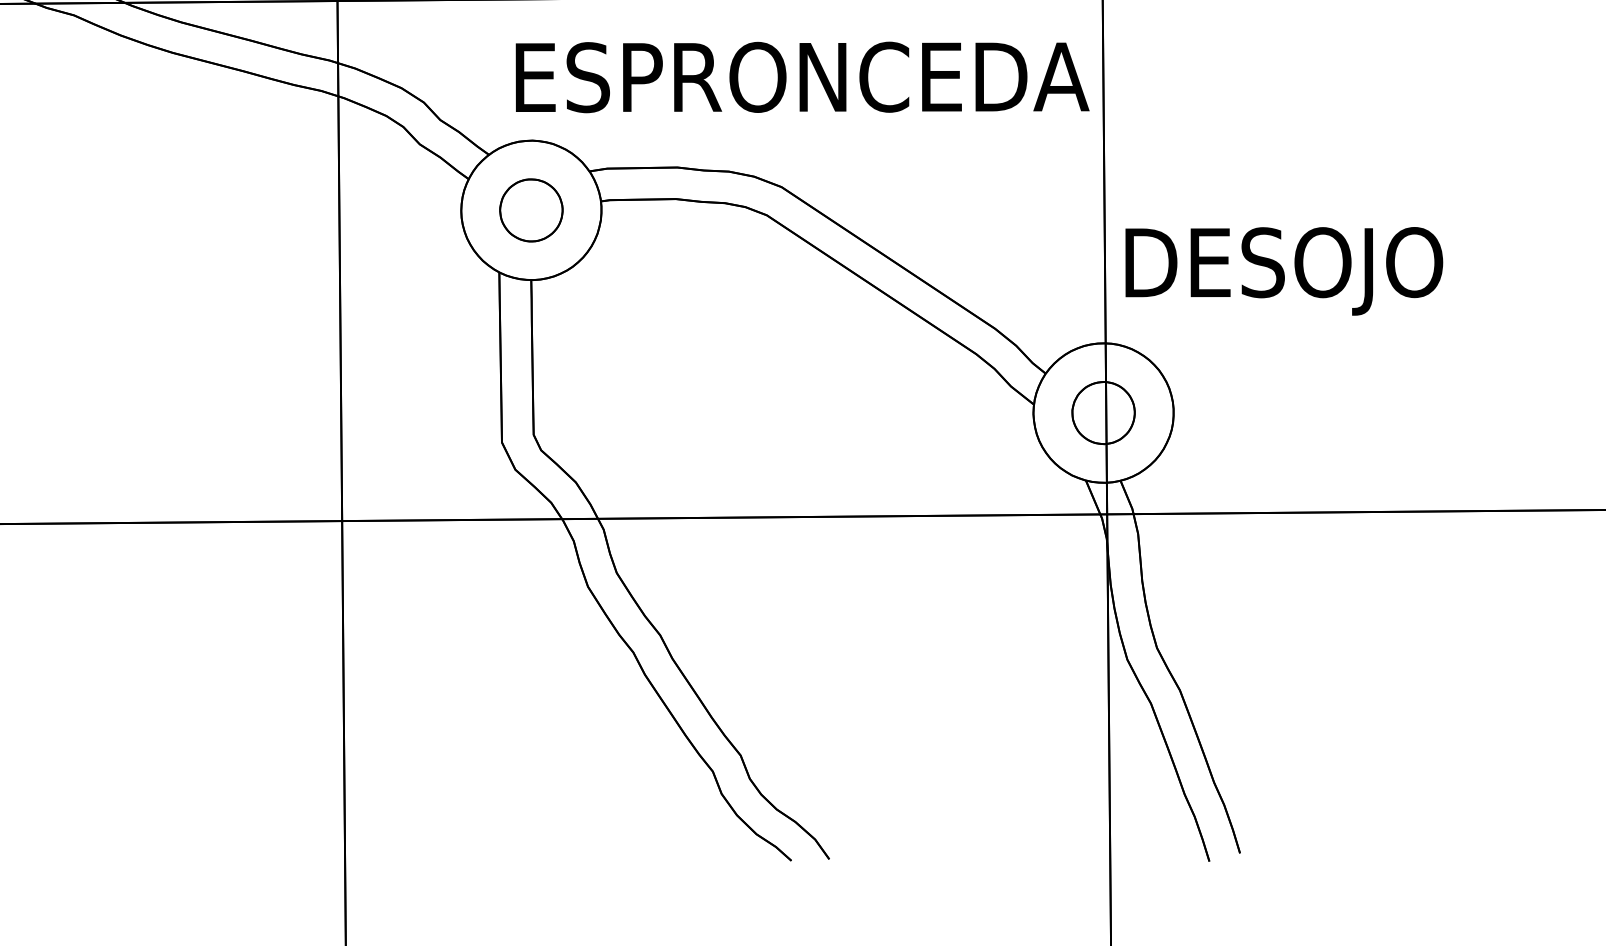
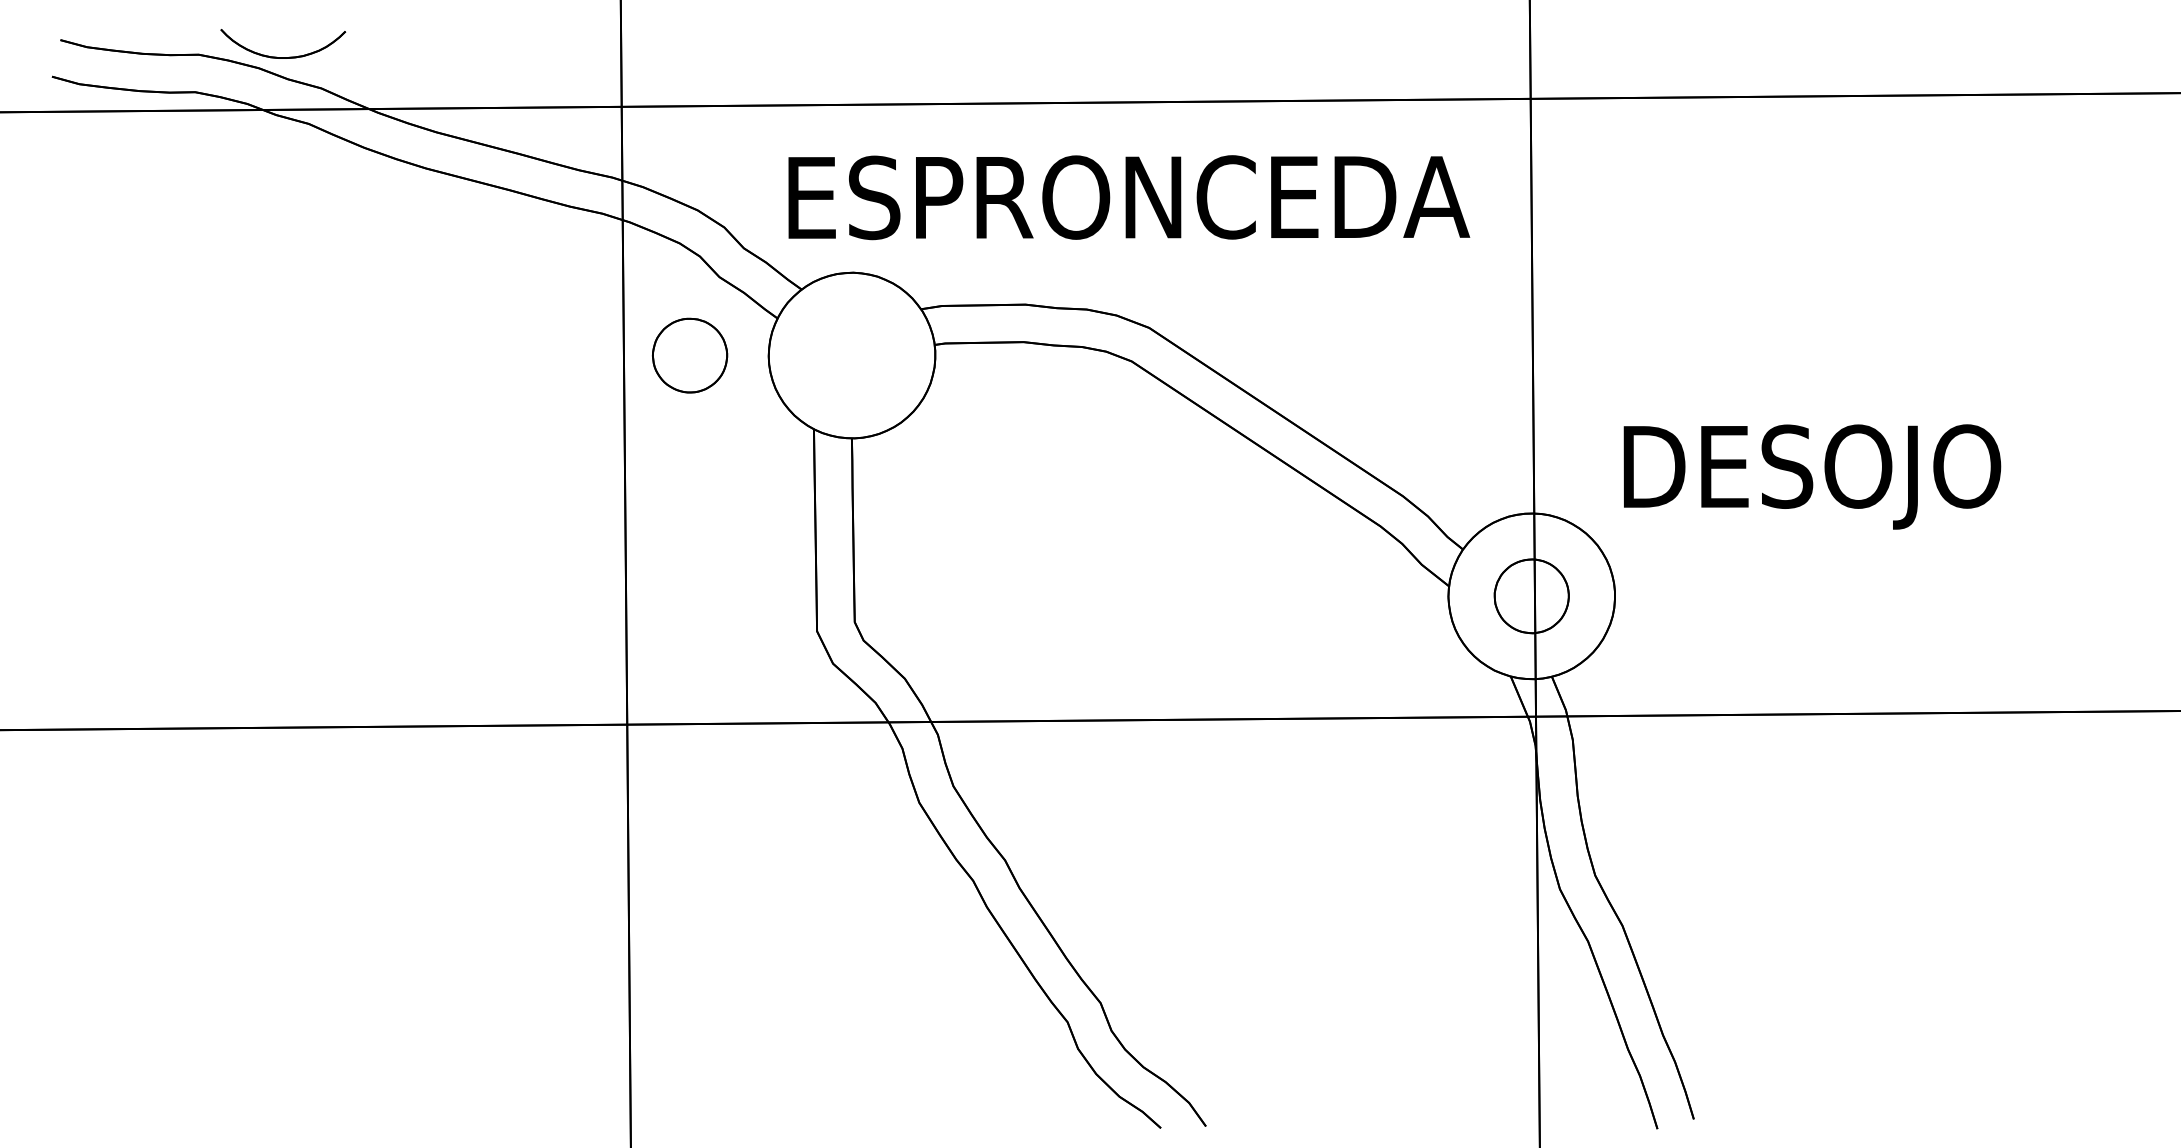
text: (802, 77) -> (1129, 197), moved
part: (531, 210) -> (690, 355), moved
text: (1284, 270) -> (1812, 476), moved

